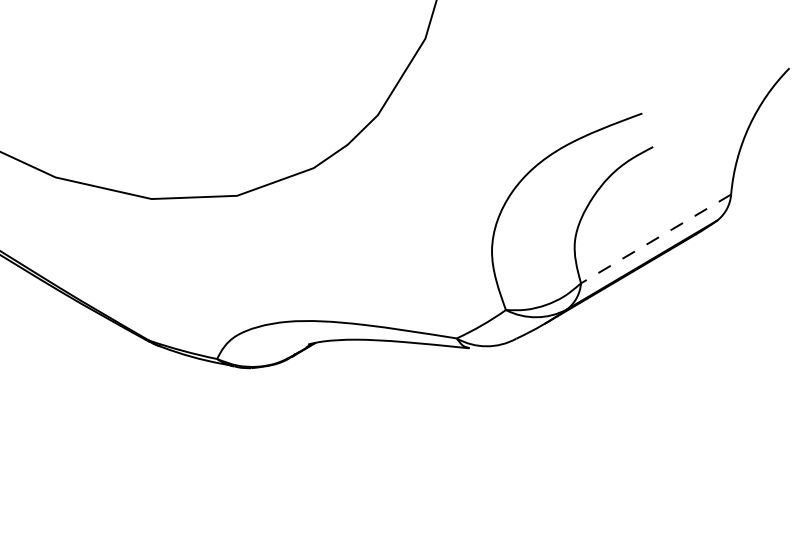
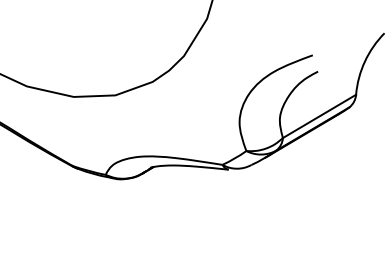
line: (656, 239) -> (319, 116), dashed -> solid

